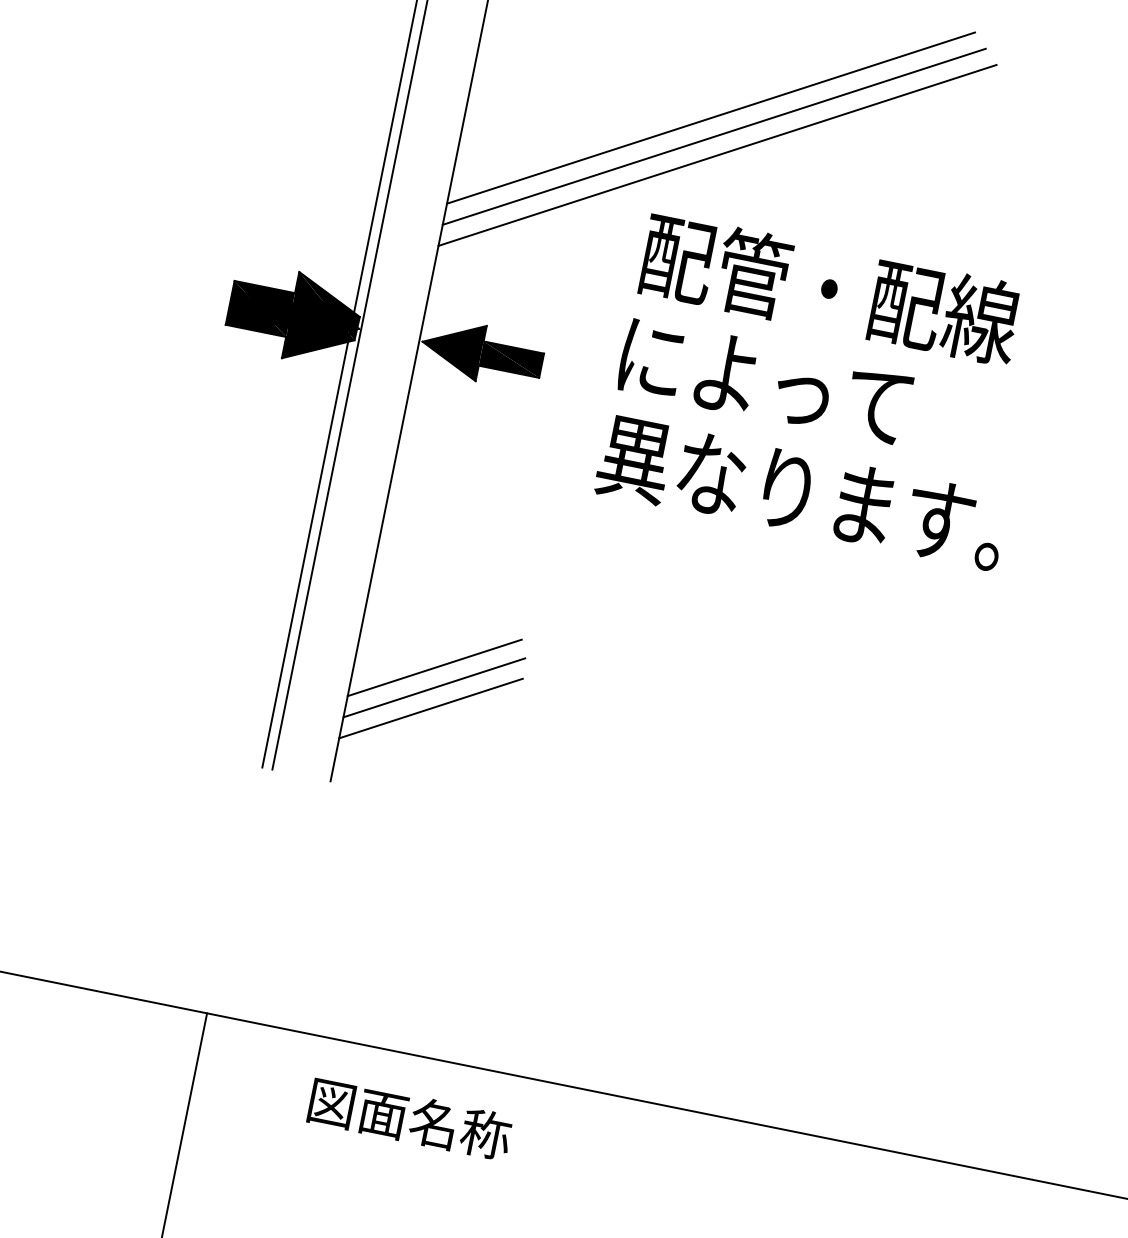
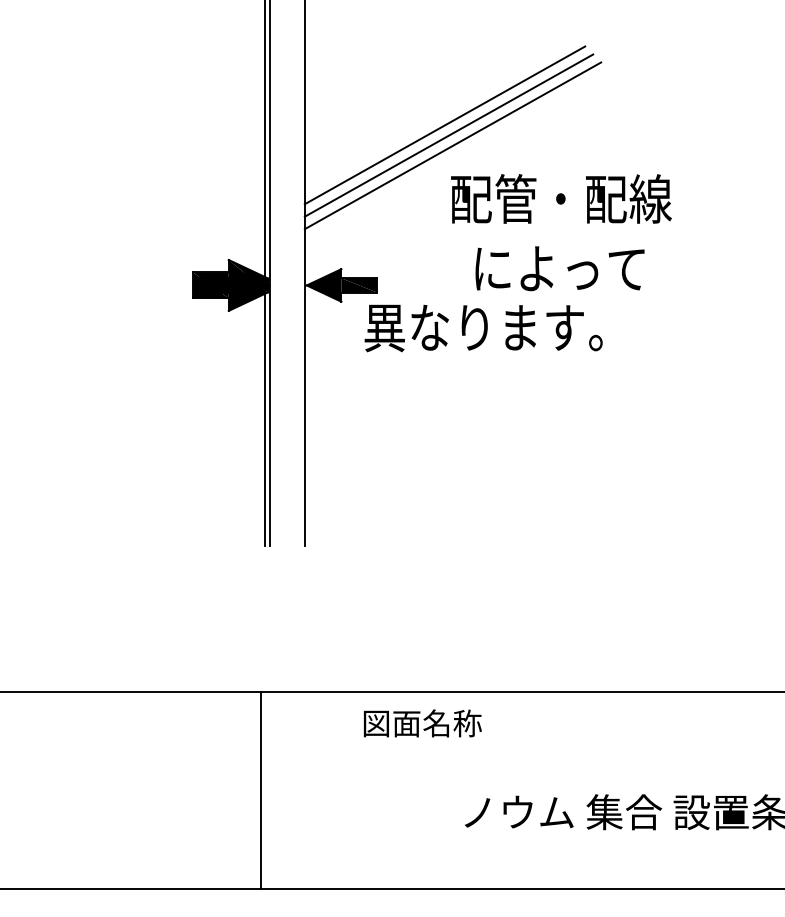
text: (830, 288) -> (561, 198), moved
text: (764, 380) -> (559, 268), moved
text: (801, 493) -> (483, 328), moved
line: (433, 667) -> (350, 469), removed
line: (433, 687) -> (352, 480), removed
line: (431, 707) -> (353, 492), removed
text: (409, 1118) -> (422, 723), moved

